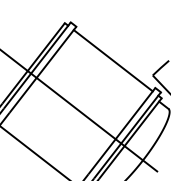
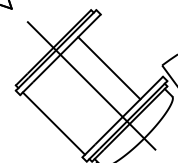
line: (113, 60) -> (109, 68), moved

